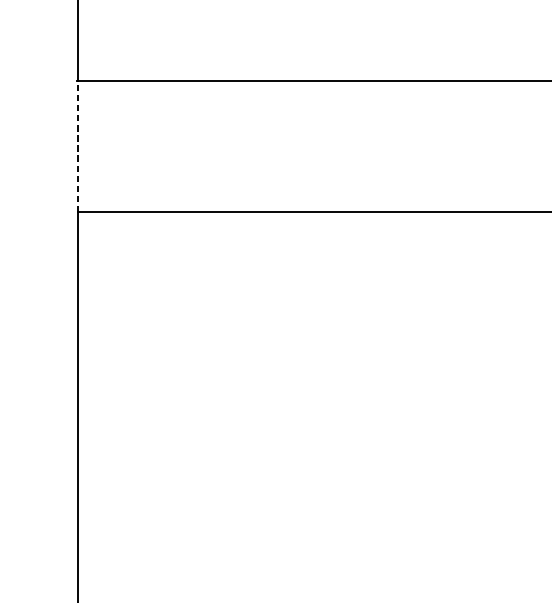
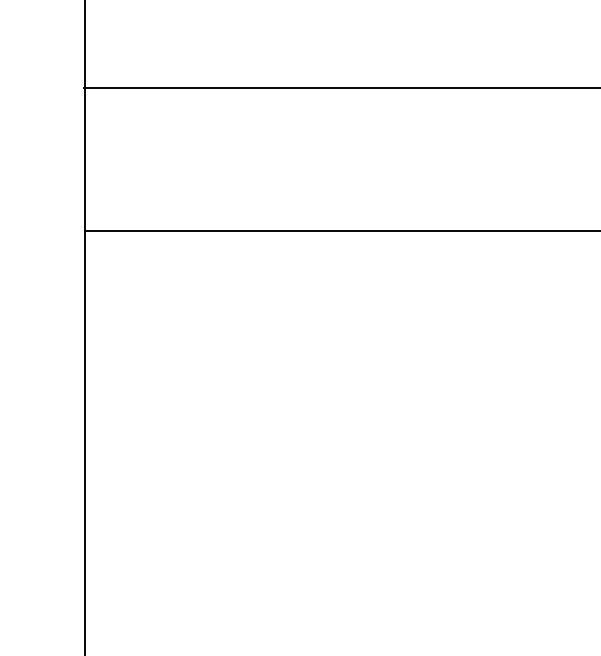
line: (77, 146) -> (84, 159), dashed -> solid

